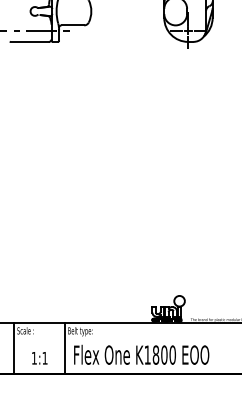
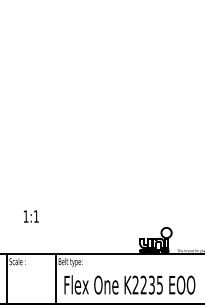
text: (159, 354) -> (147, 284), K1800 -> K2235
text: (39, 358) -> (30, 216), moved

